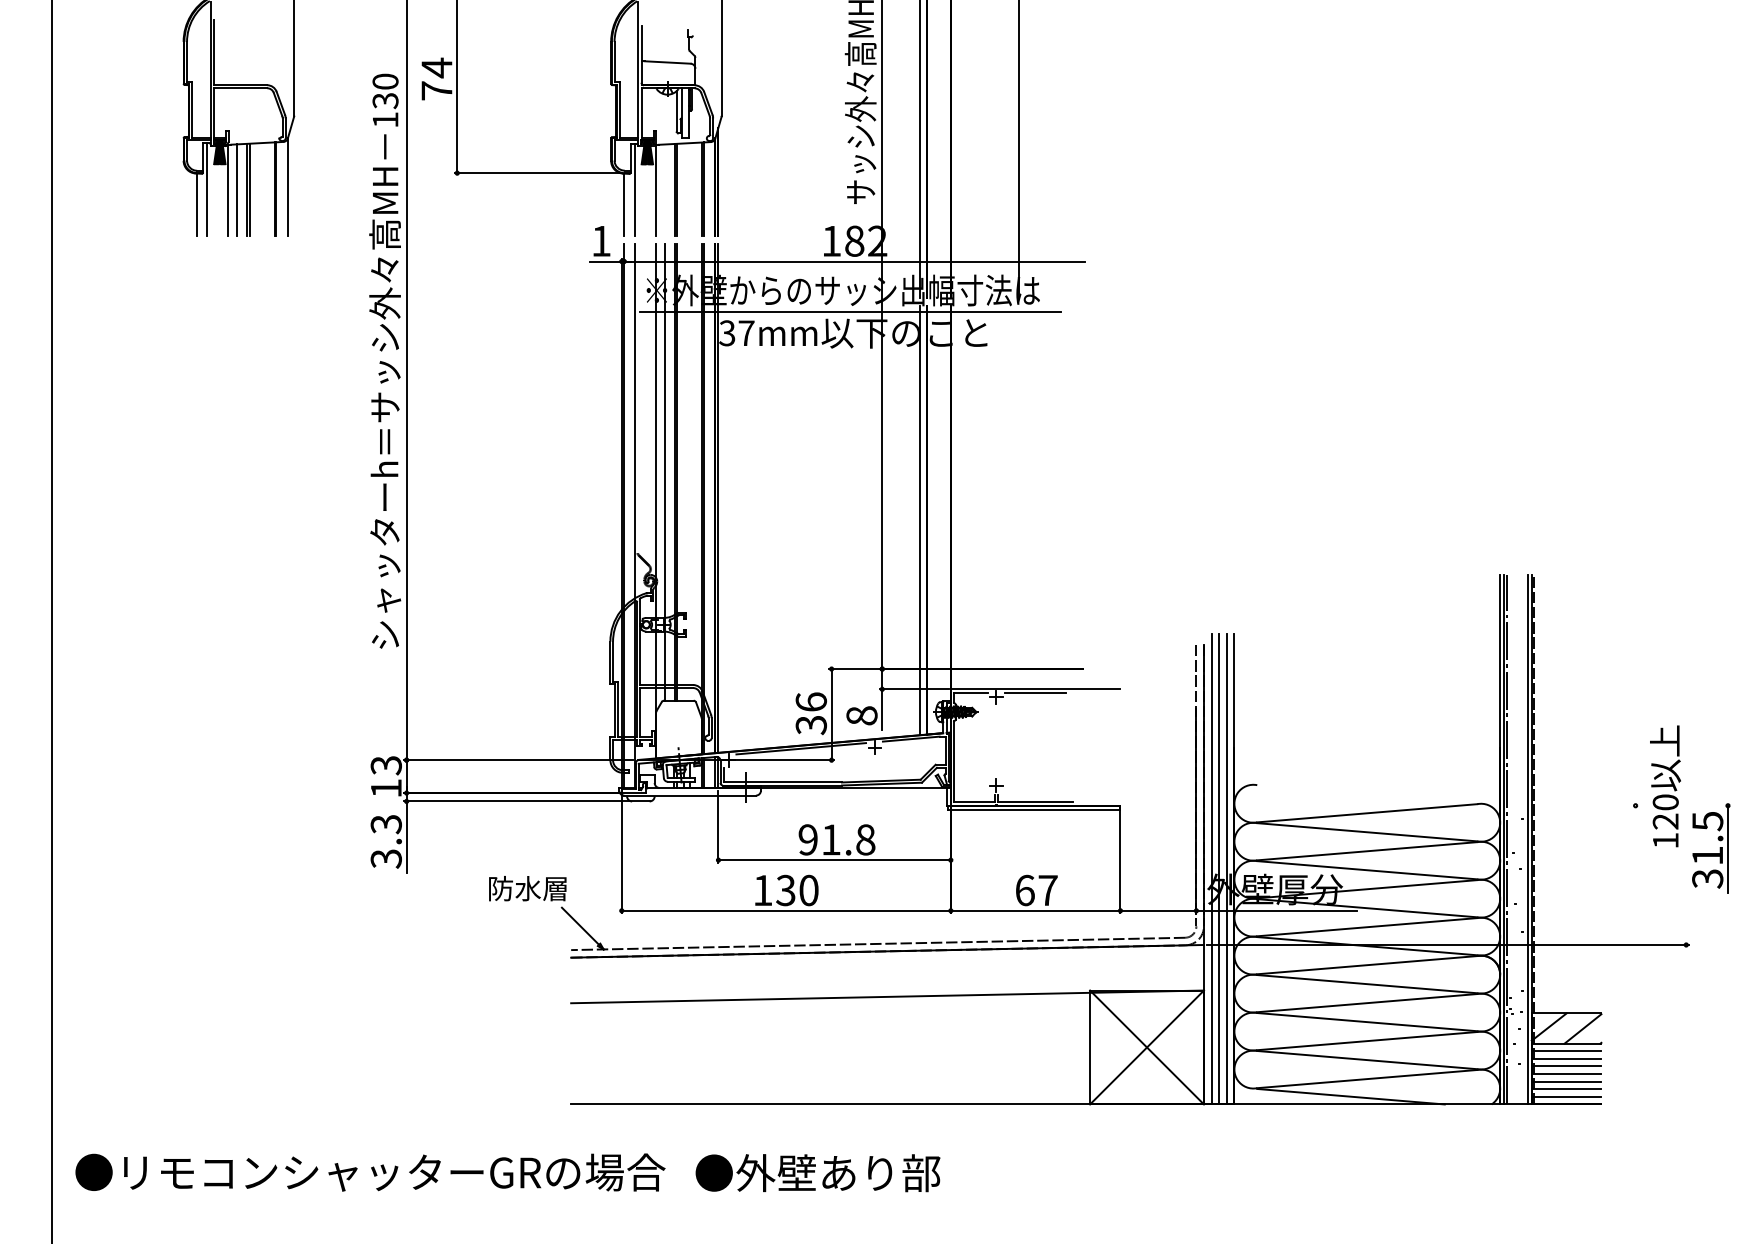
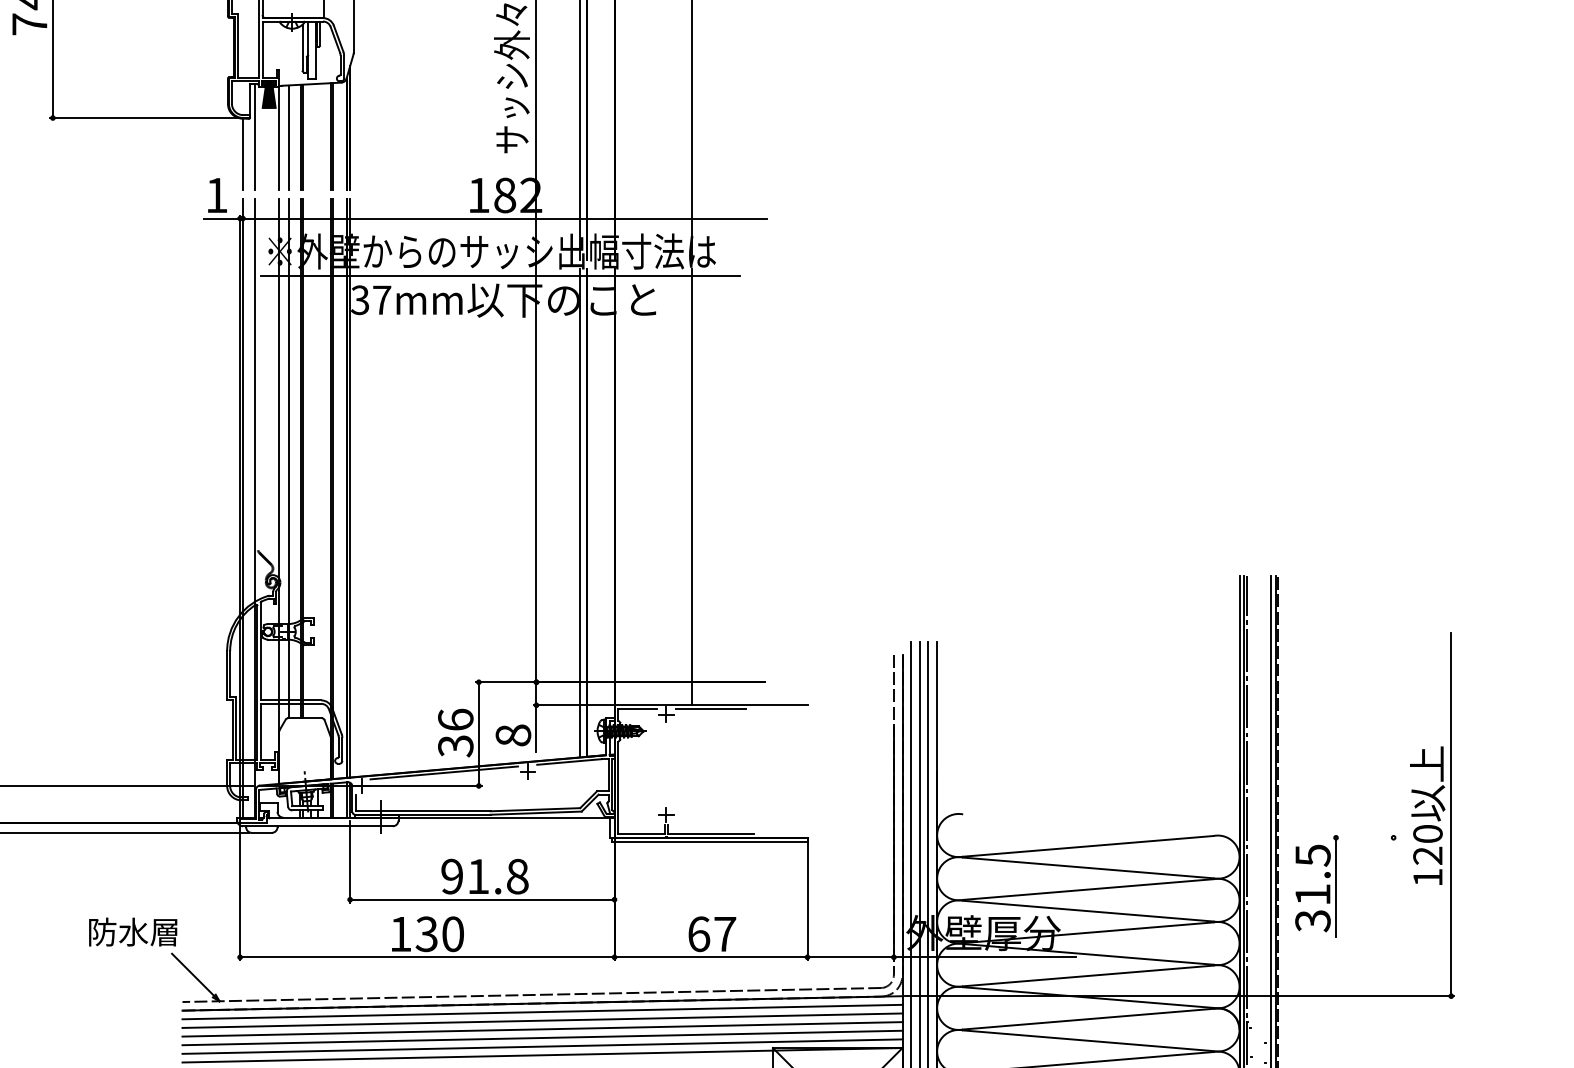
line: (664, 190) -> (288, 137), added
line: (1019, 497) -> (692, 487), added
line: (1686, 785) -> (1451, 814), added
part: (1711, 848) -> (1317, 886), moved
line: (887, 958) -> (542, 1011), added
line: (887, 966) -> (542, 1020), added
line: (887, 973) -> (542, 1028), added
line: (887, 981) -> (542, 1037), added
line: (887, 988) -> (542, 1045), added

